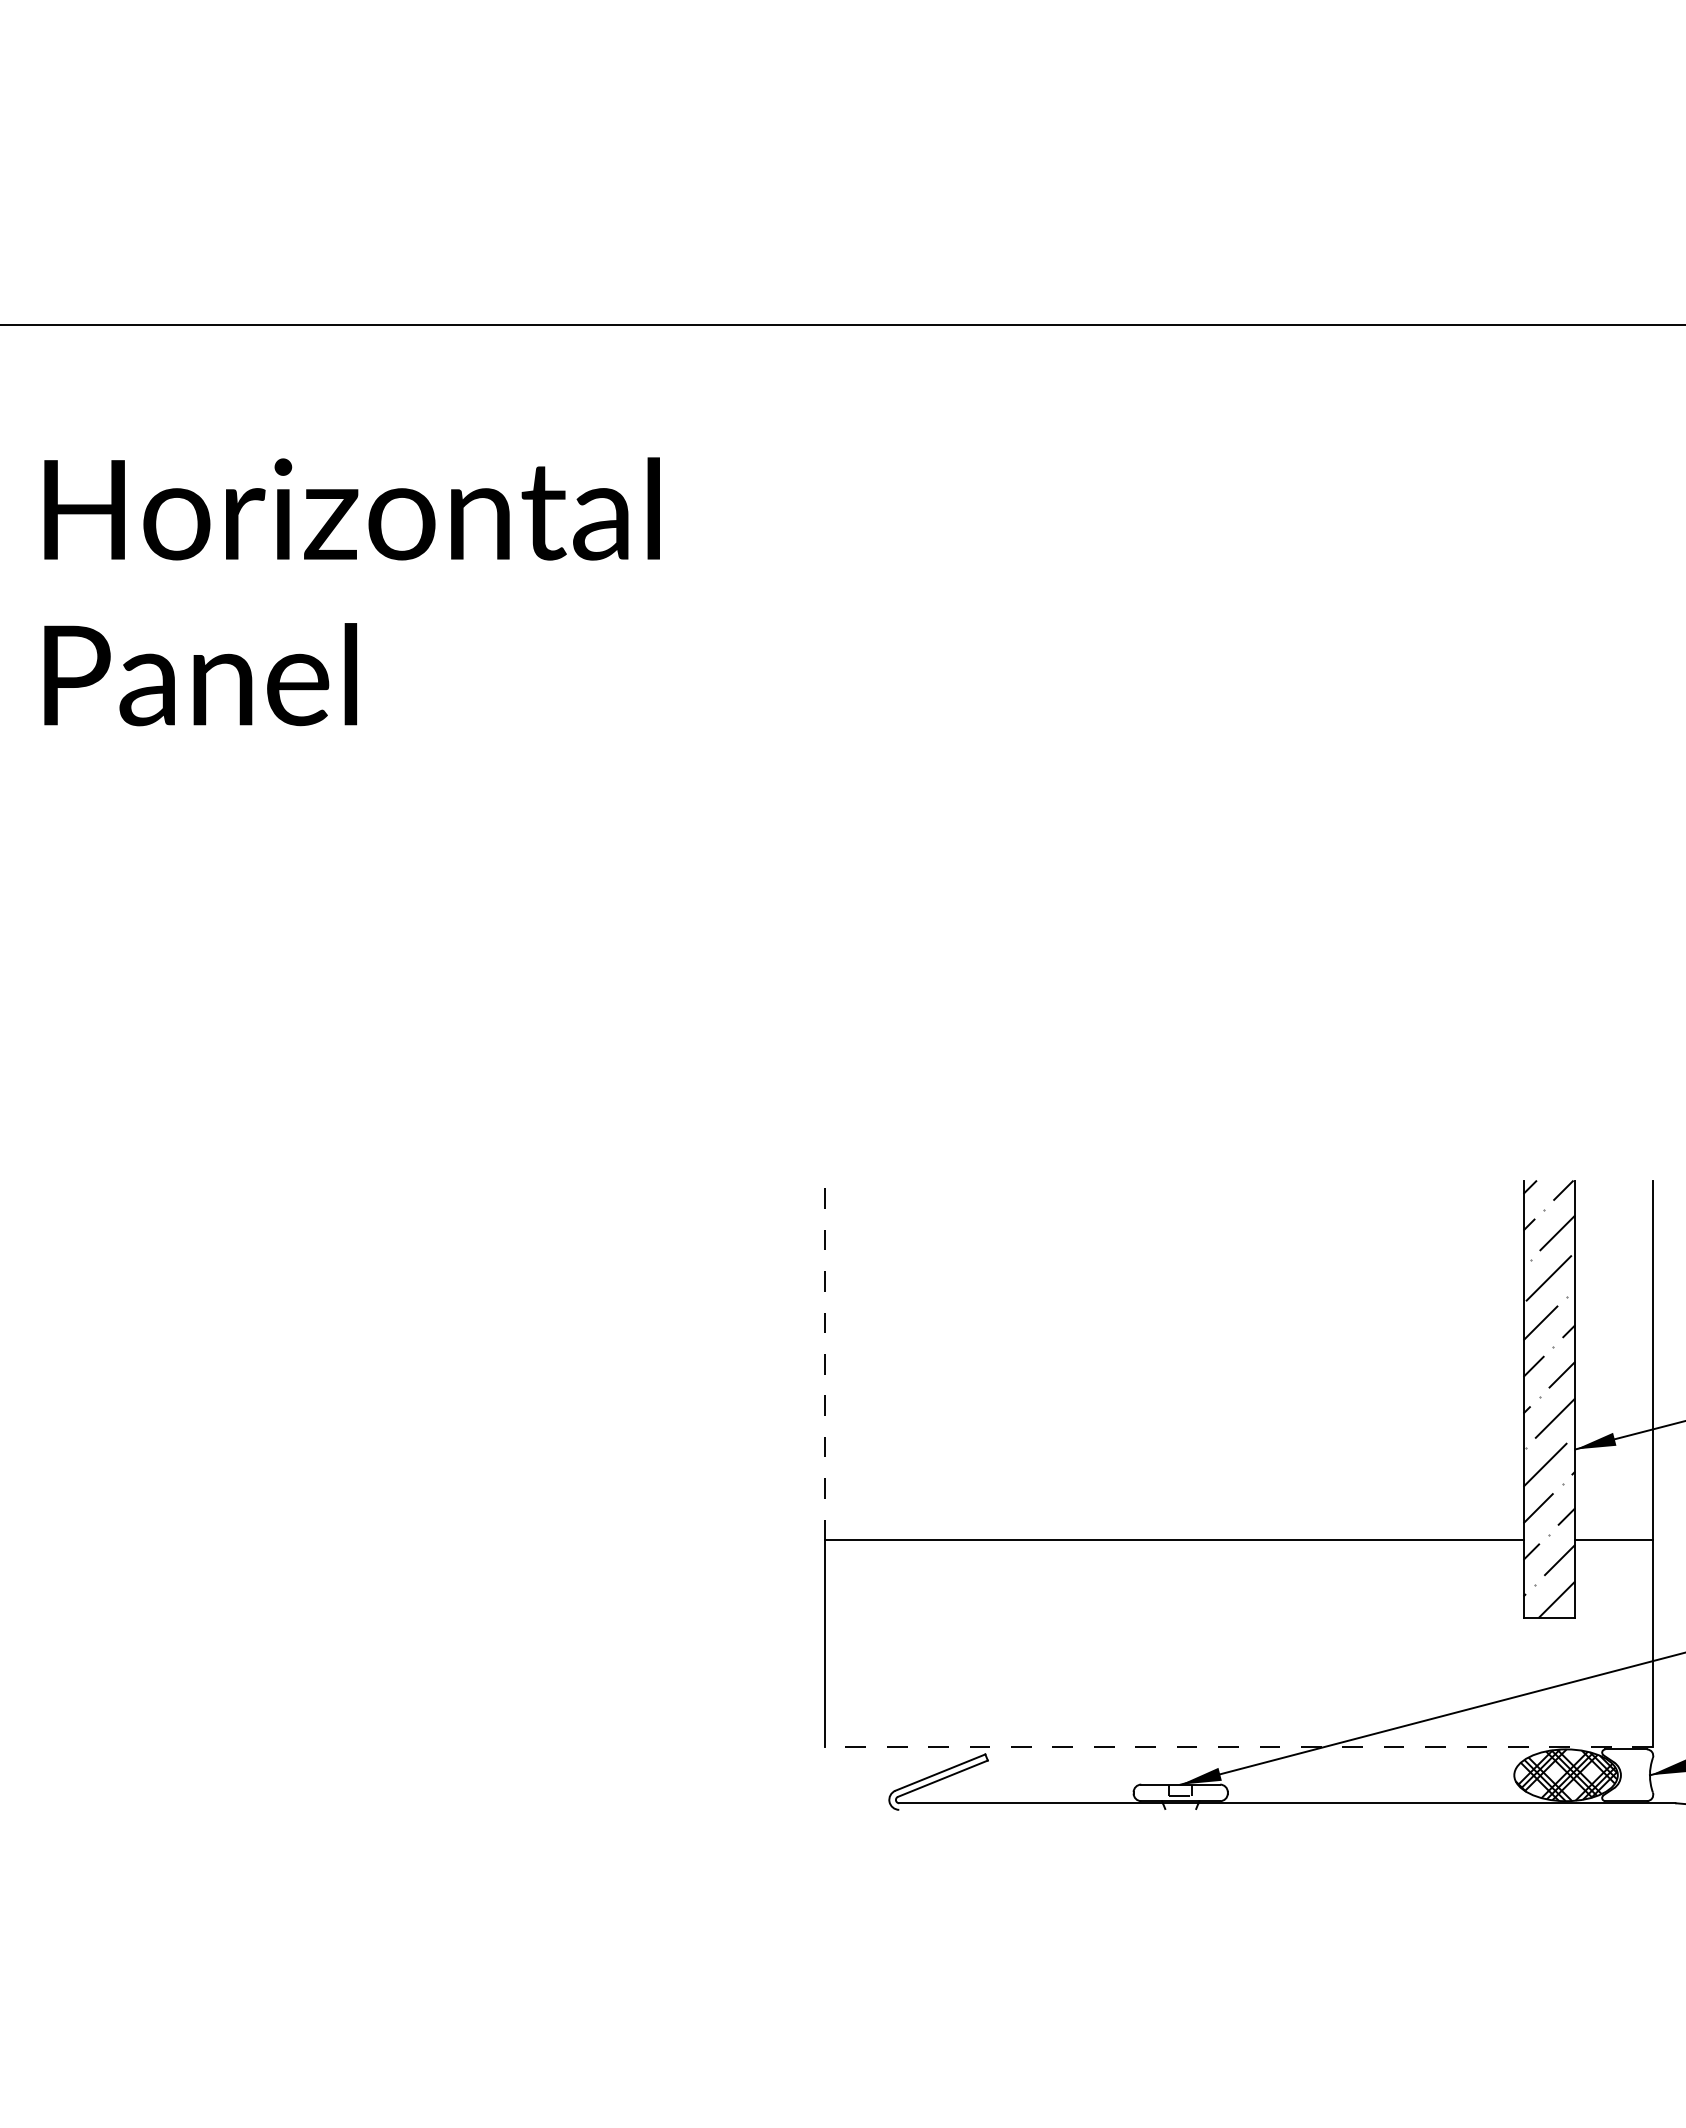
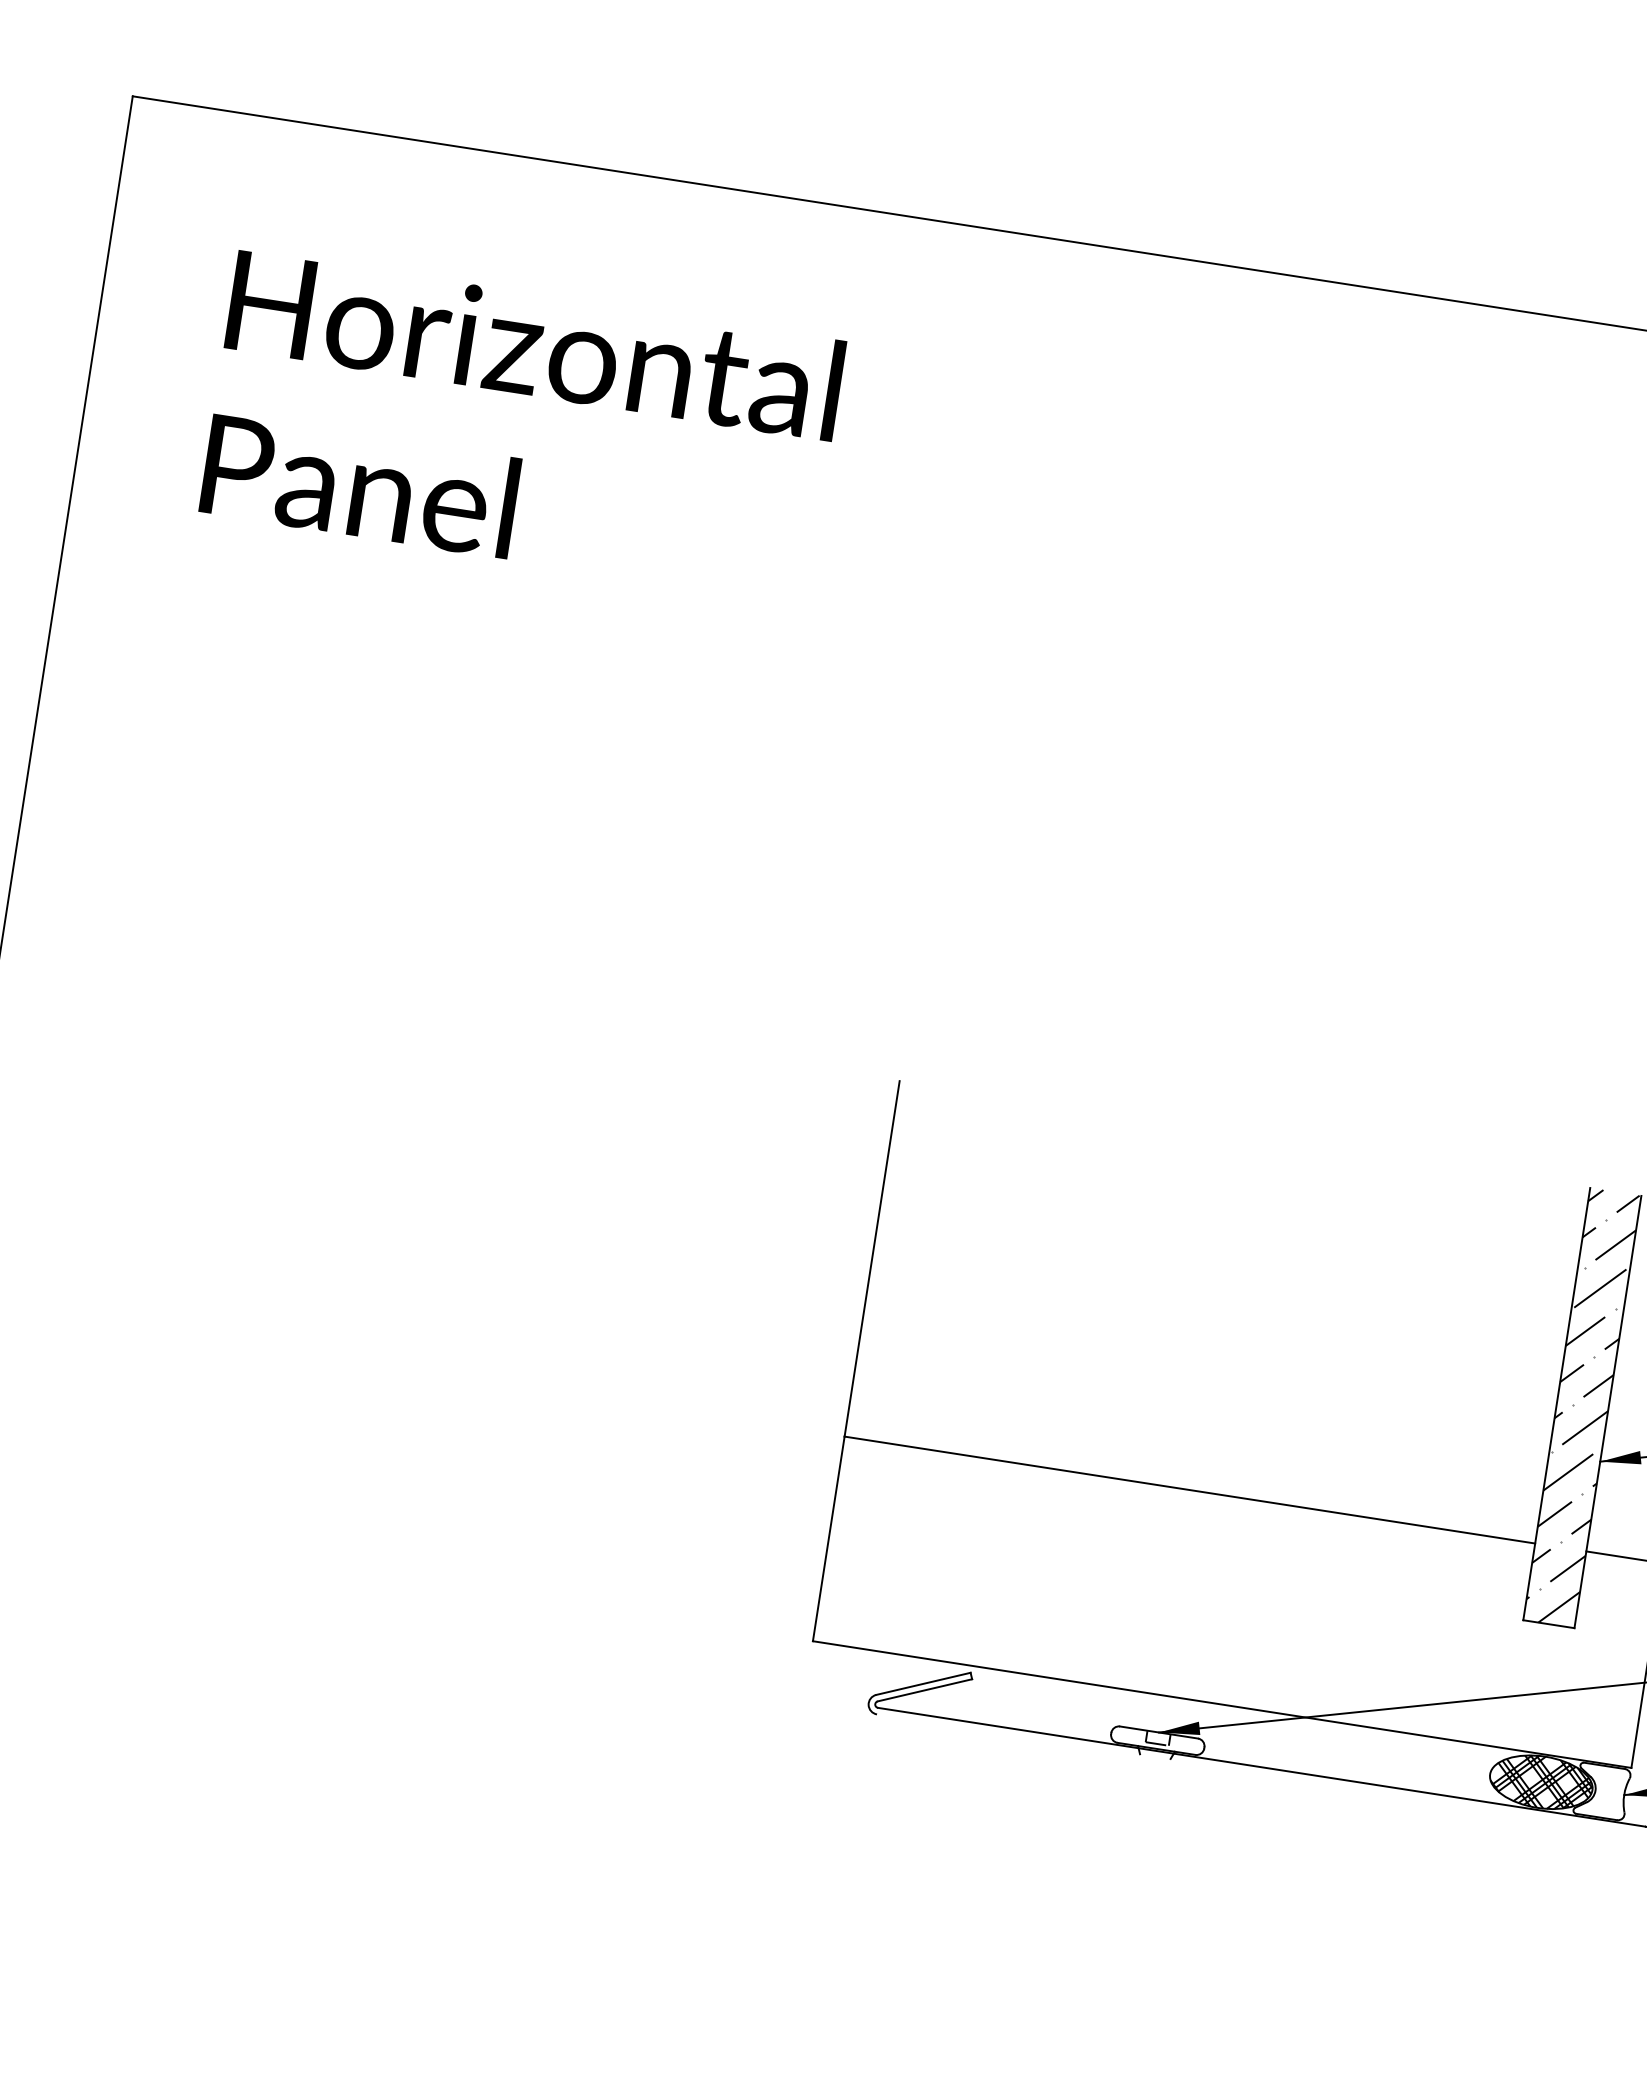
line: (824, 1360) -> (871, 1258), dashed -> solid
line: (1238, 1747) -> (1221, 1704), dashed -> solid

